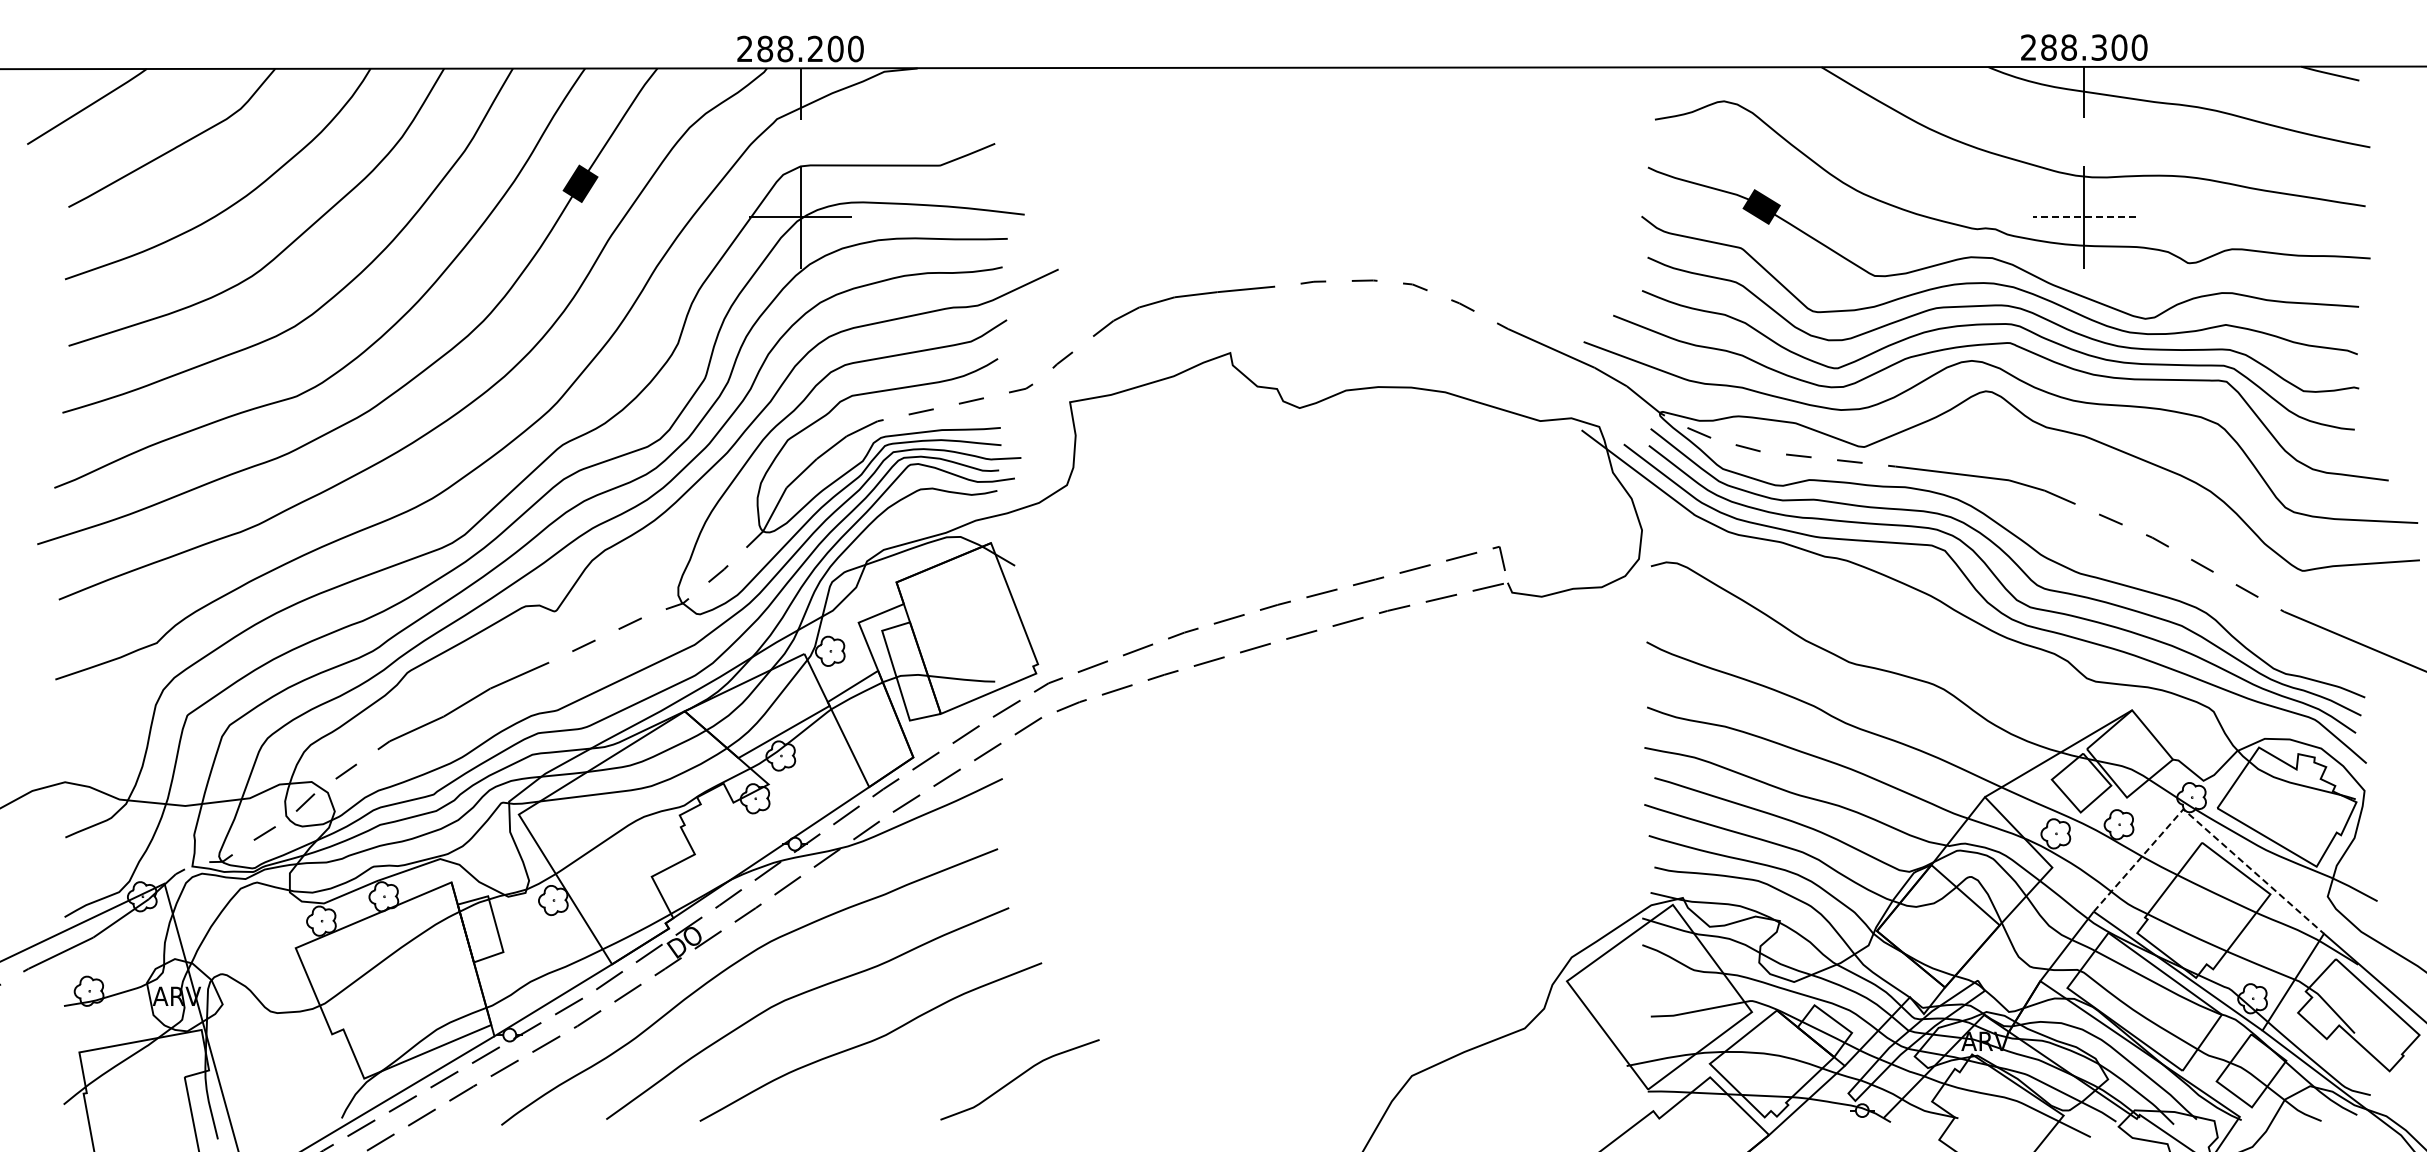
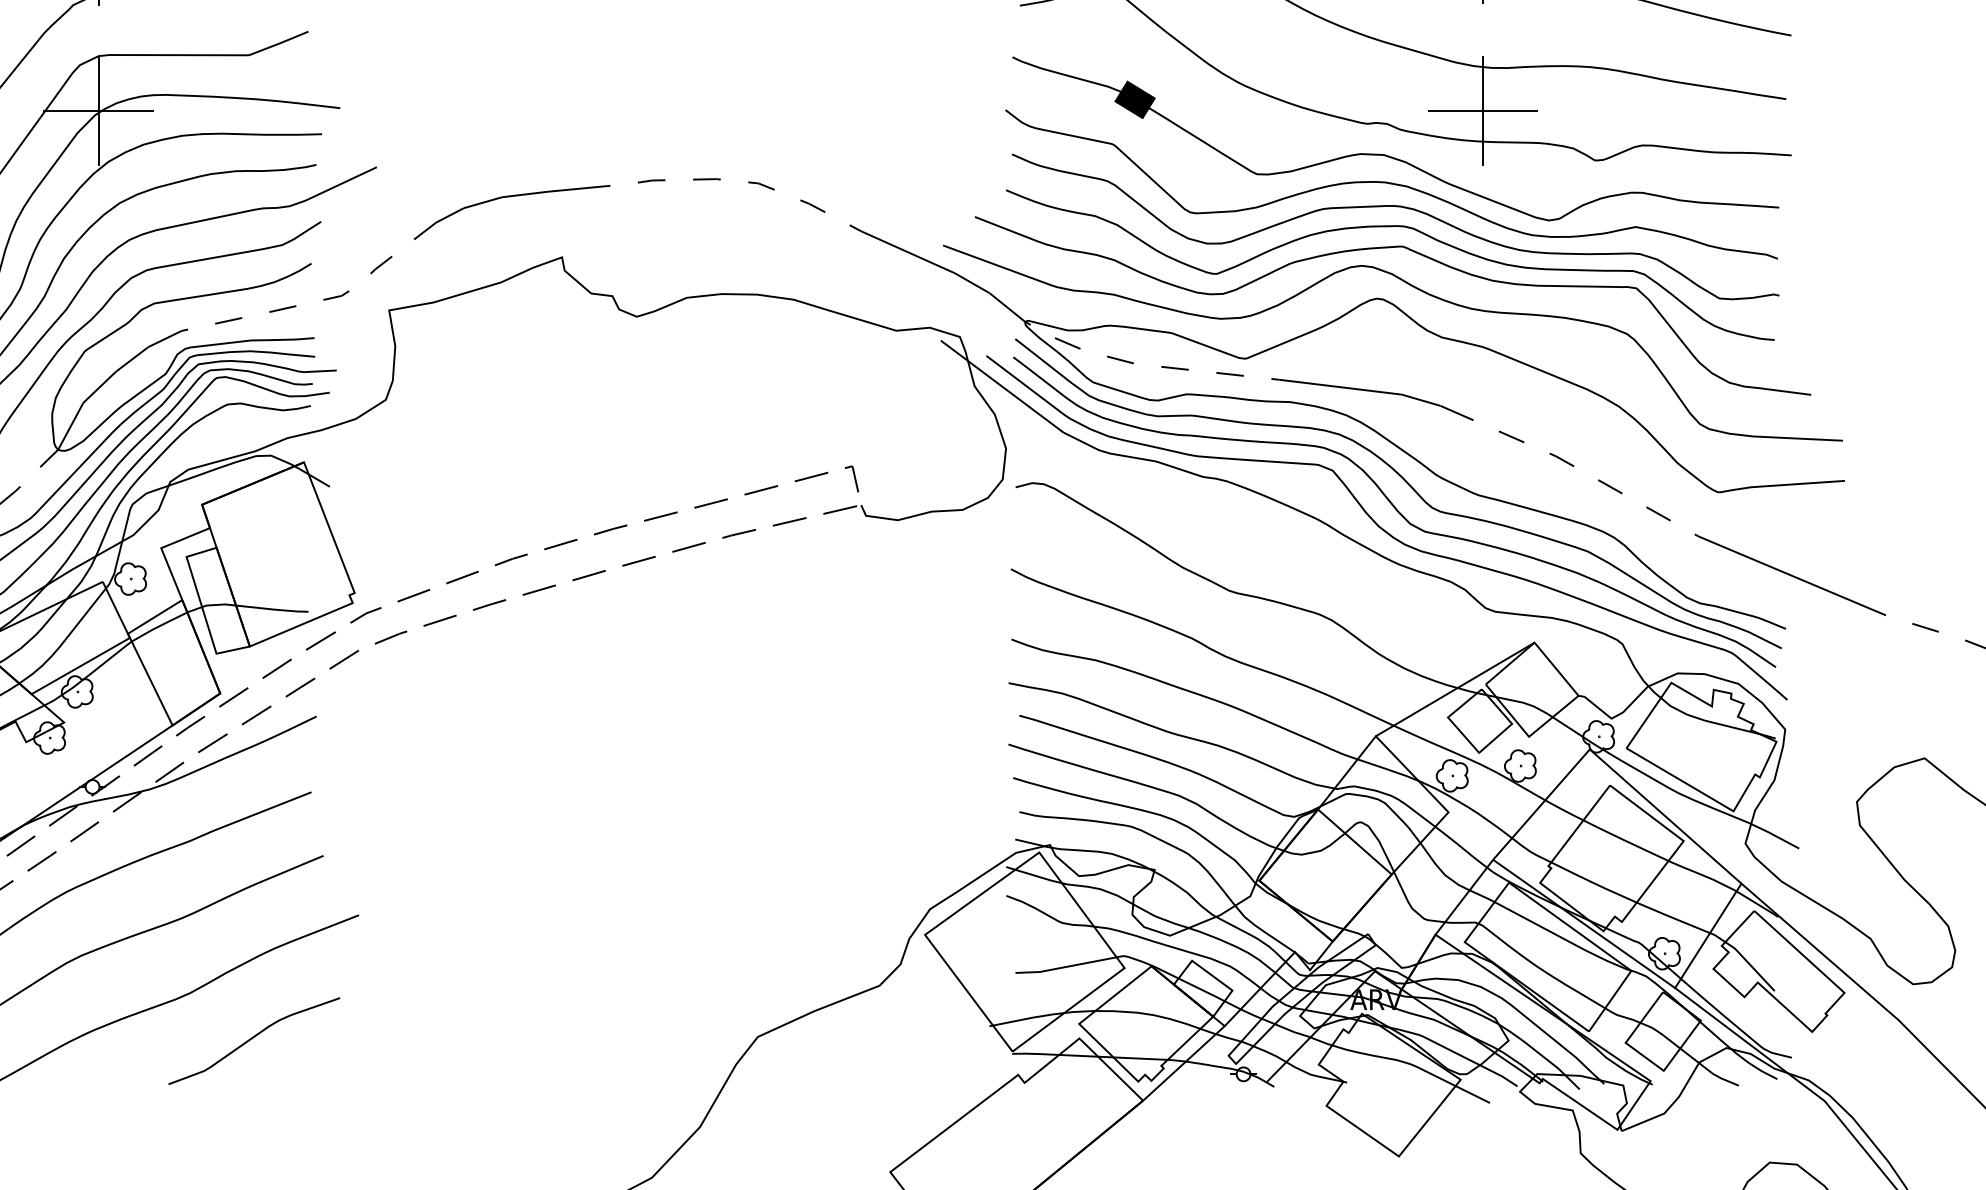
line: (2083, 217) -> (1482, 111), dashed -> solid
line: (2202, 825) -> (1610, 766), dashed -> solid
curve: (1019, 1077) -> (253, 1038), moved

